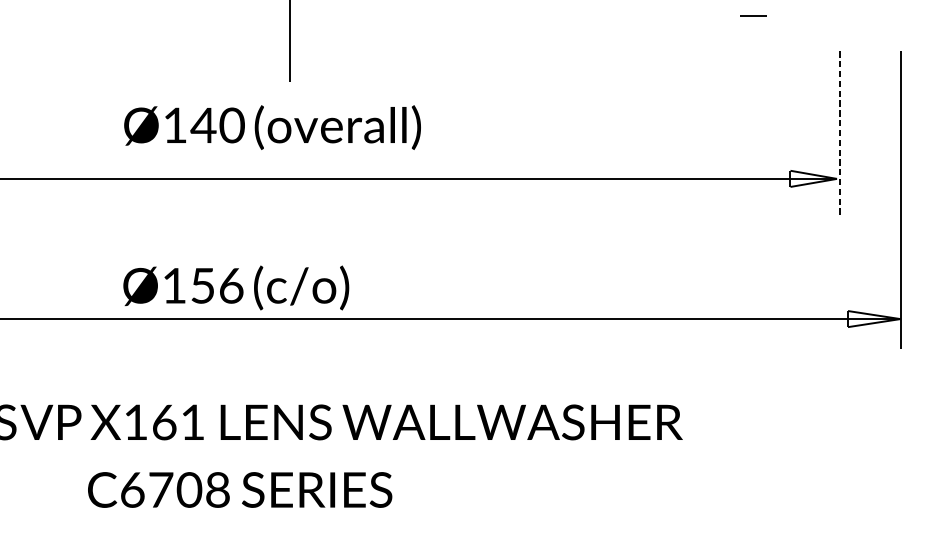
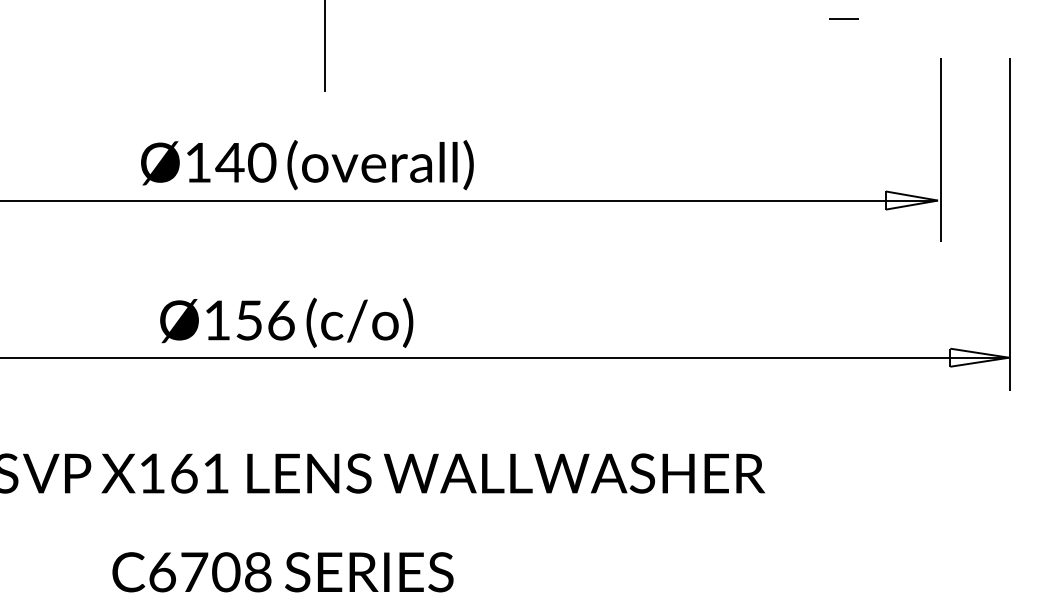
text: (272, 127) -> (307, 165), moved
line: (839, 134) -> (940, 150), dashed -> solid
text: (236, 287) -> (286, 322), moved
text: (239, 490) -> (282, 572), moved

